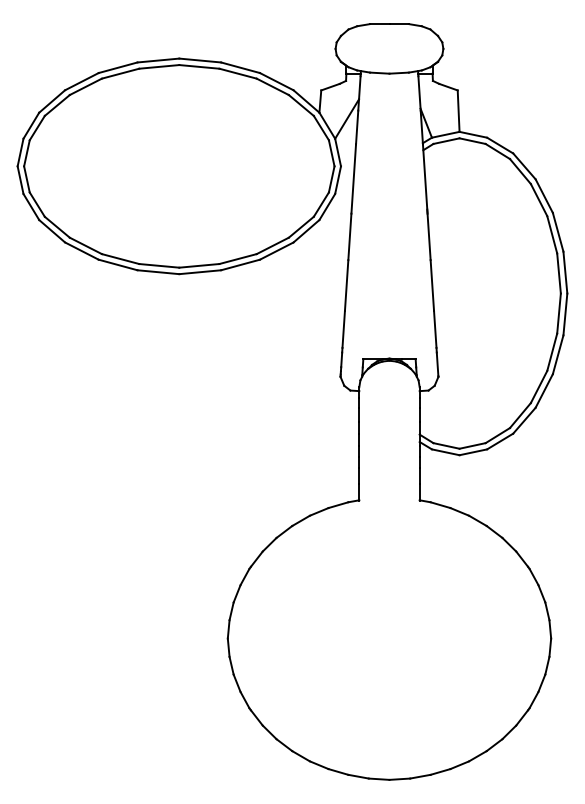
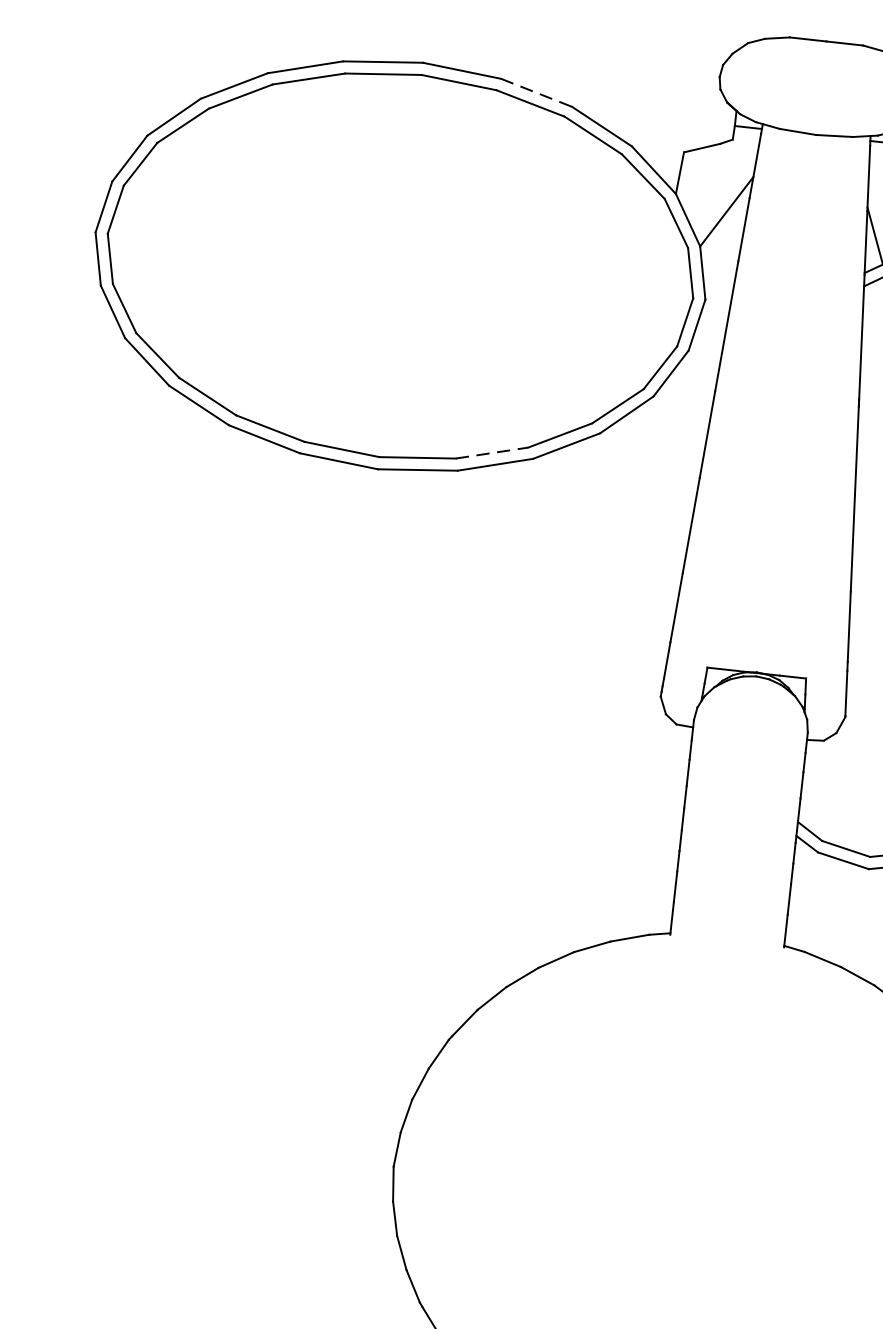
line: (241, 67) -> (538, 92), solid -> dashed
line: (238, 258) -> (492, 452), solid -> dashed

